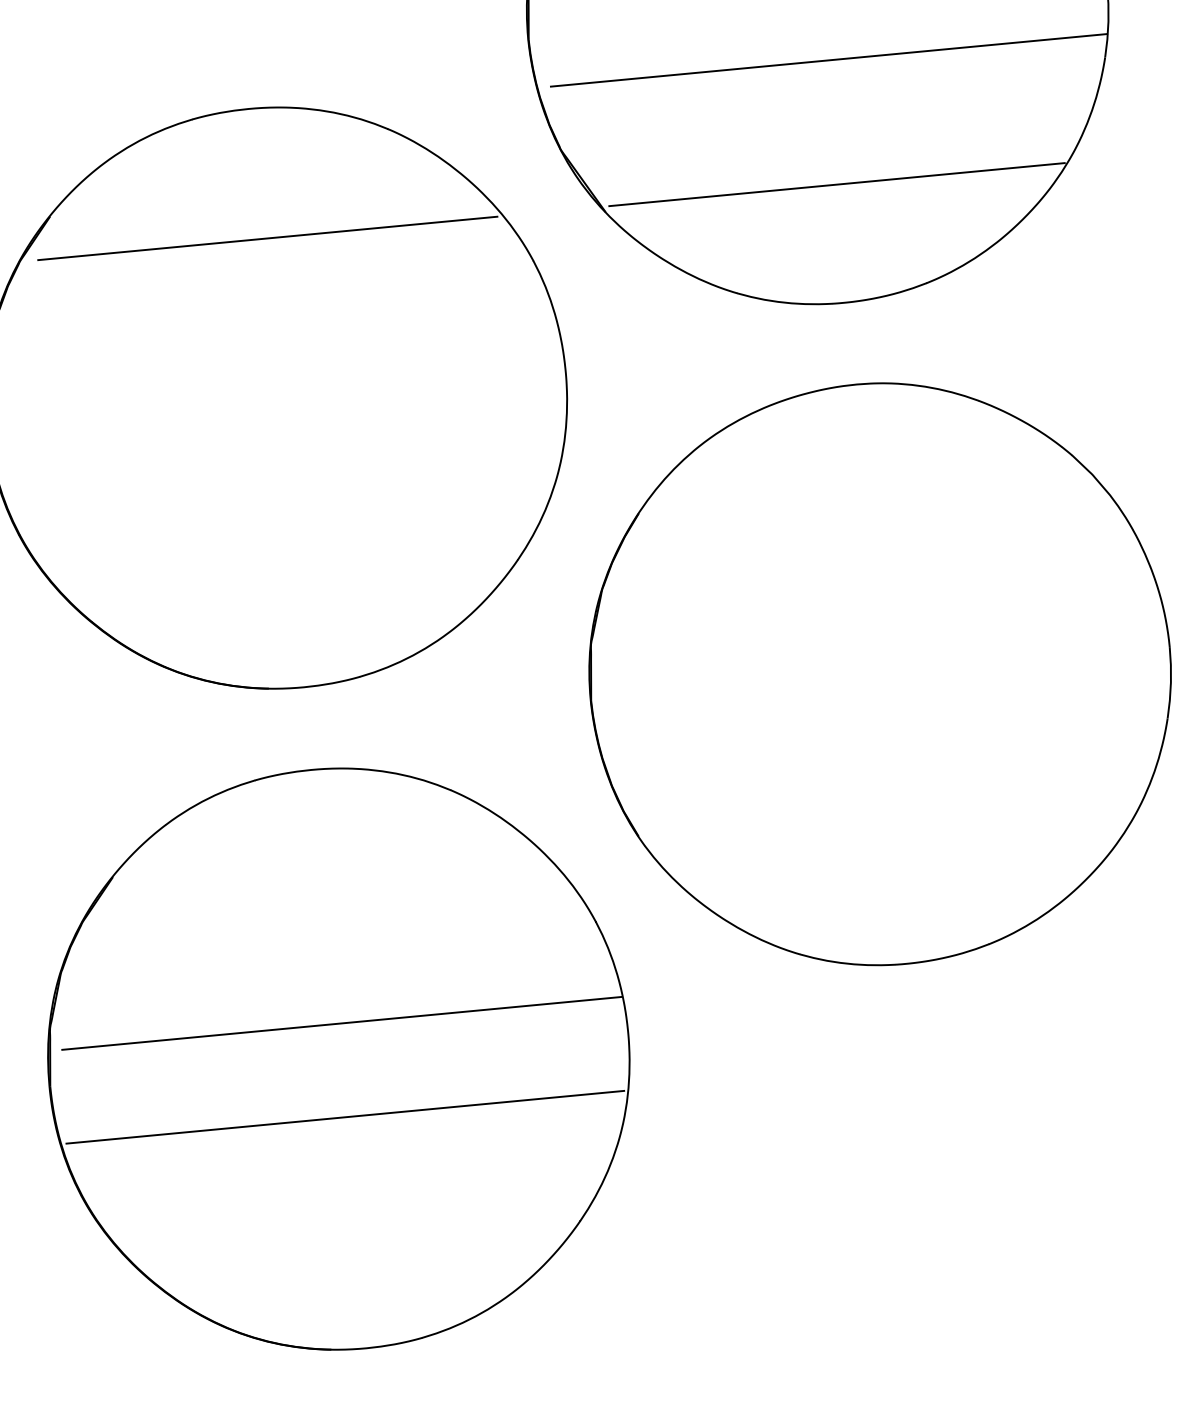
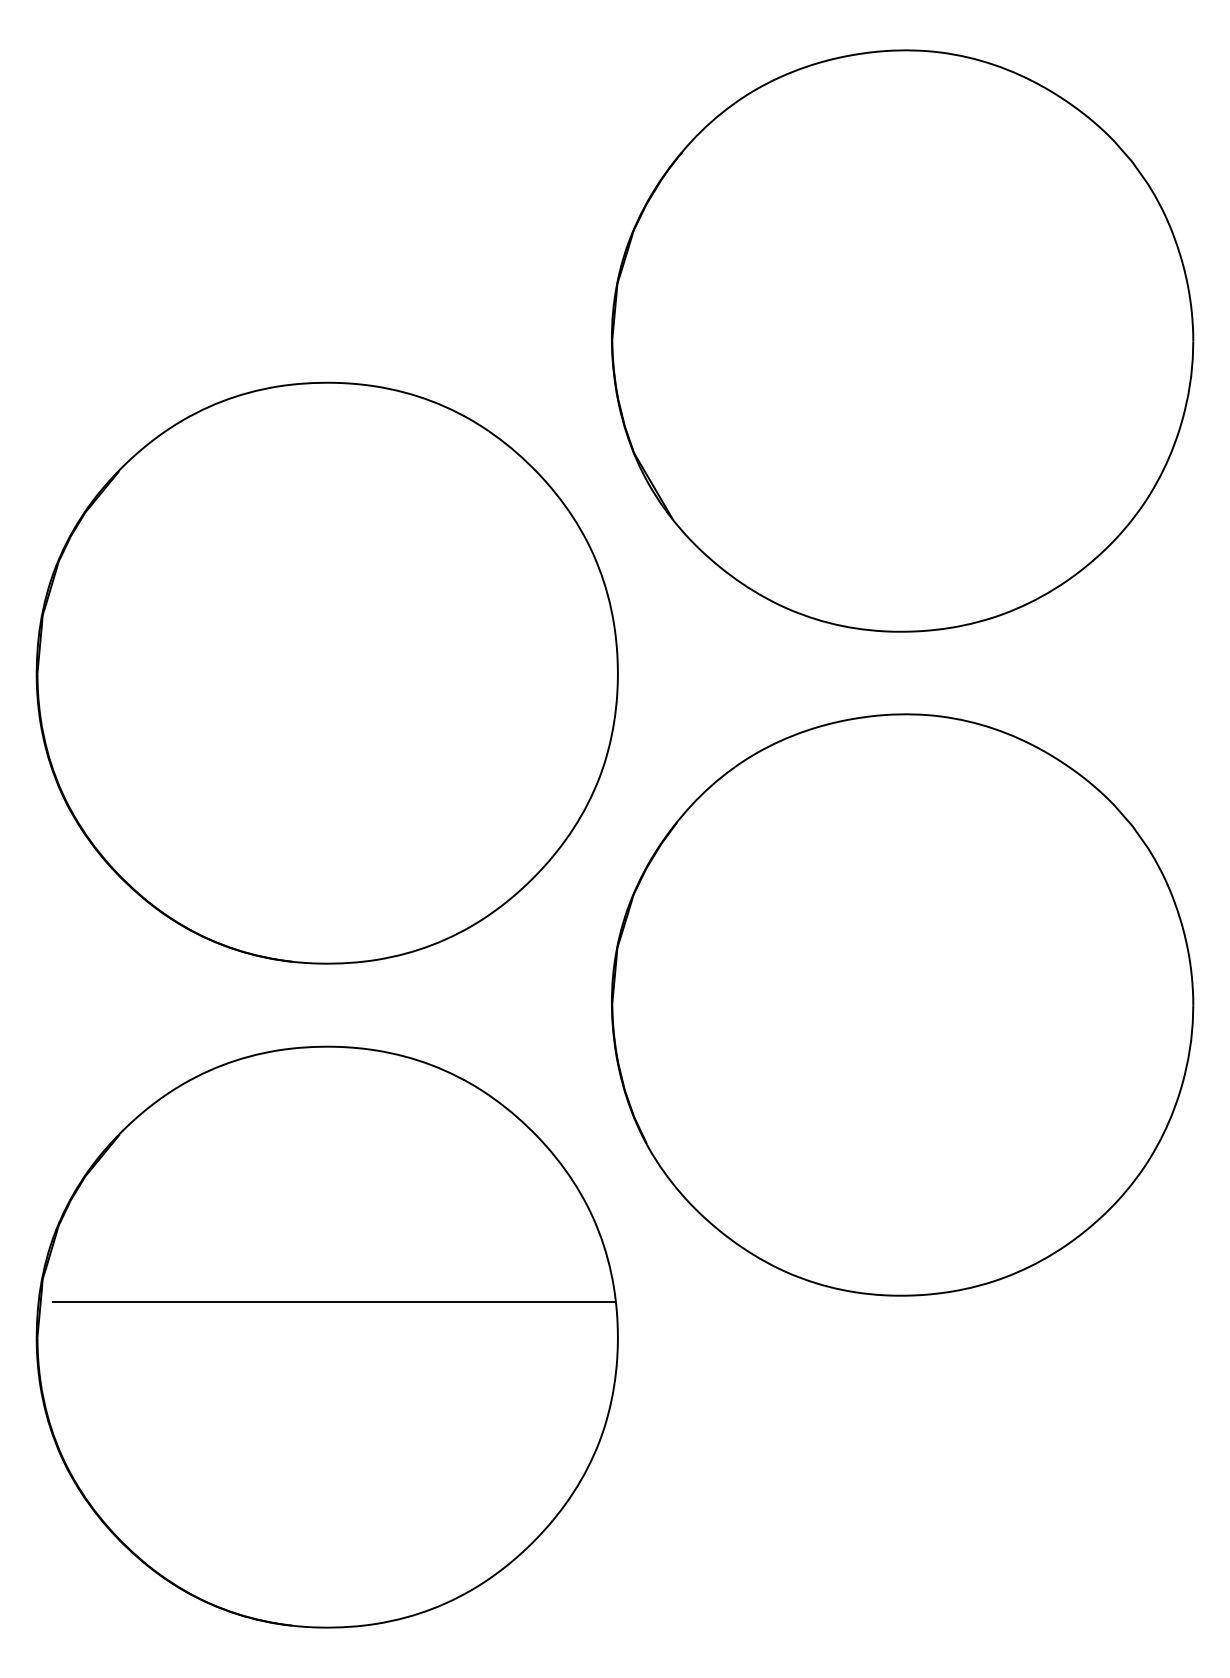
line: (829, 59) -> (909, 388), removed
line: (836, 184) -> (905, 513), removed
line: (267, 238) -> (333, 513), removed
line: (345, 1117) -> (328, 1395), removed

